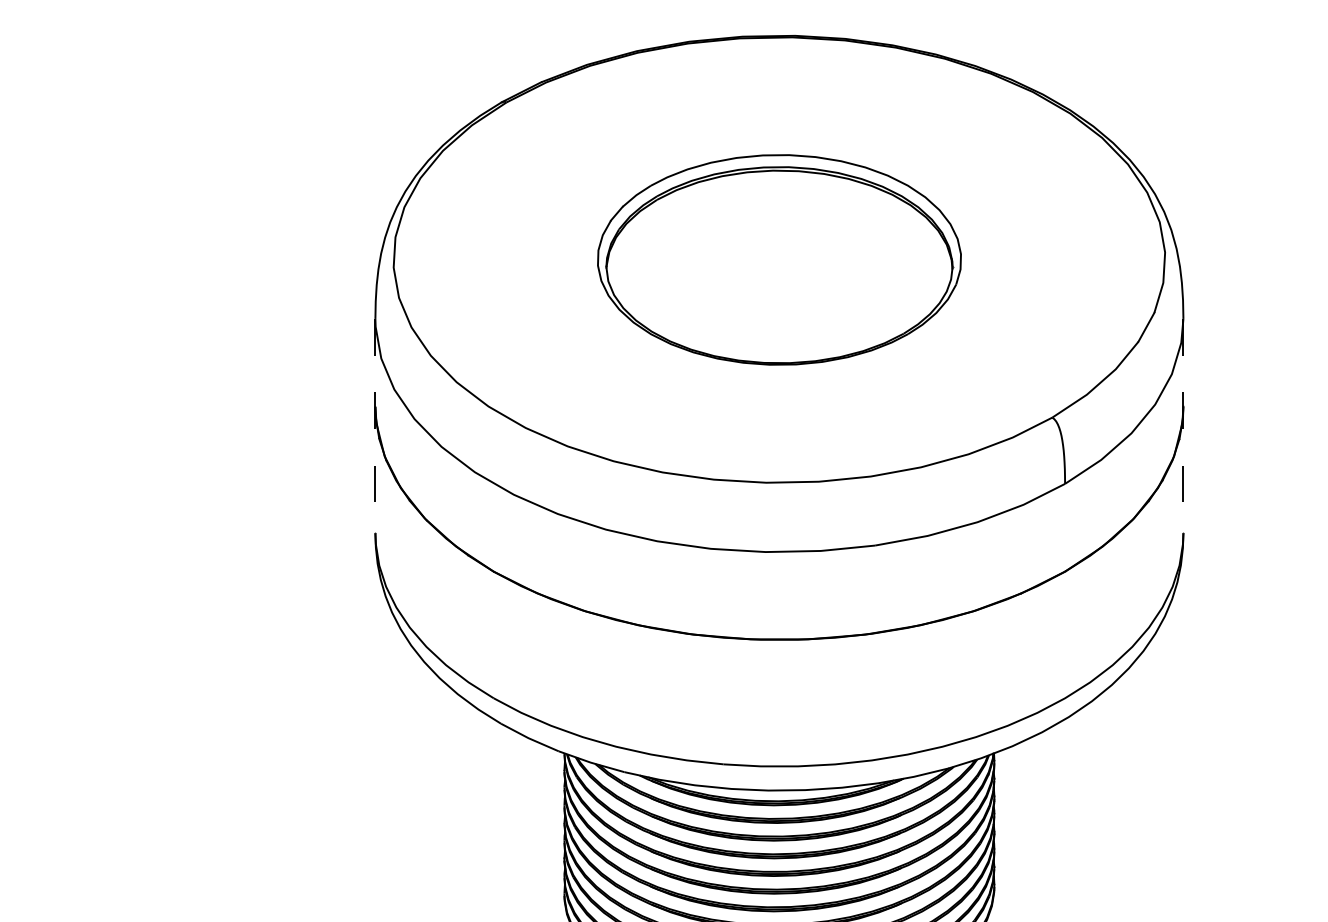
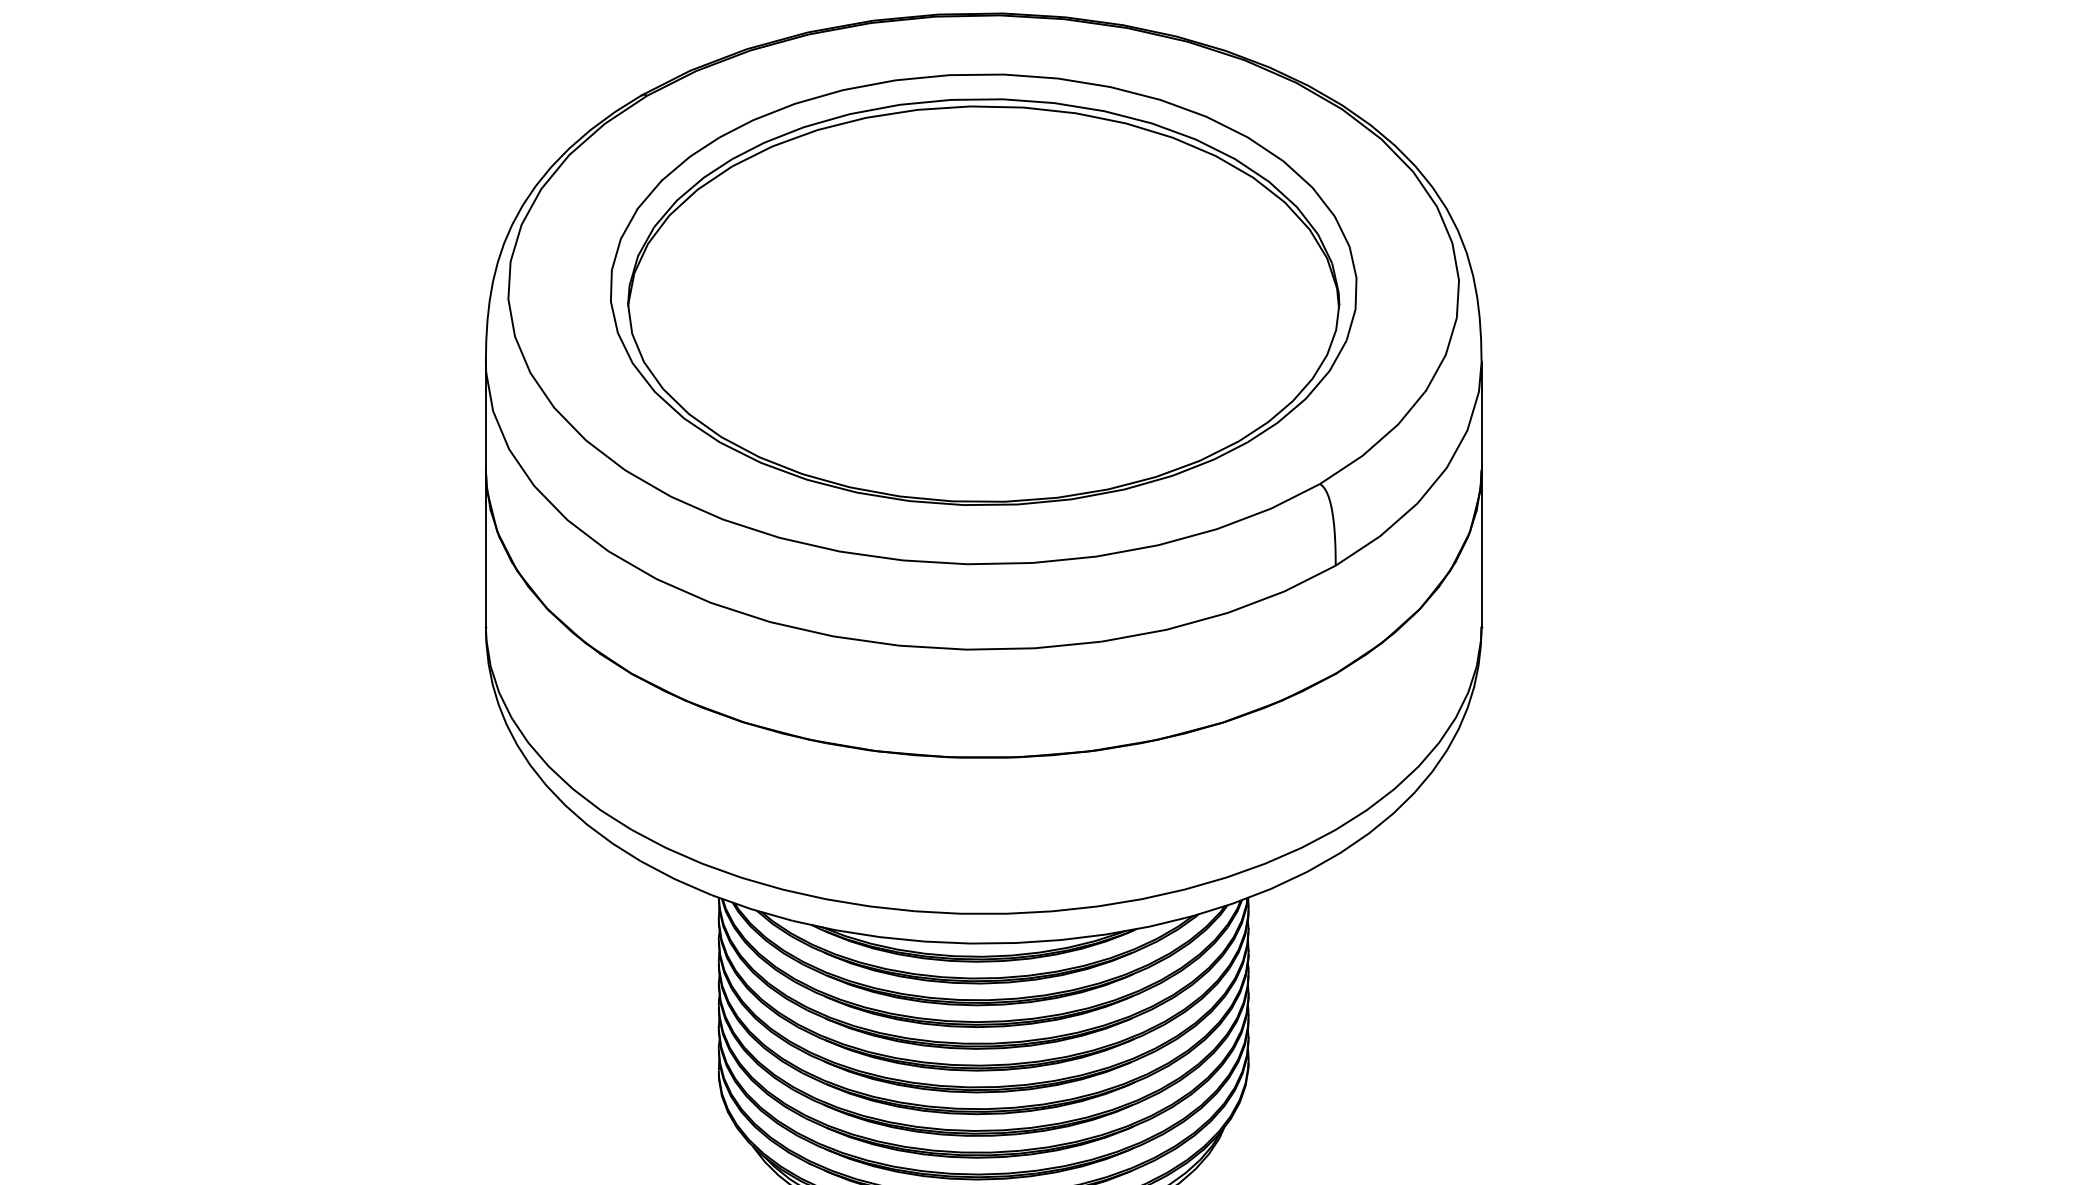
part: (779, 259) -> (983, 289), size x1.67
line: (375, 426) -> (485, 495), dashed -> solid
line: (1183, 426) -> (1481, 495), dashed -> solid

